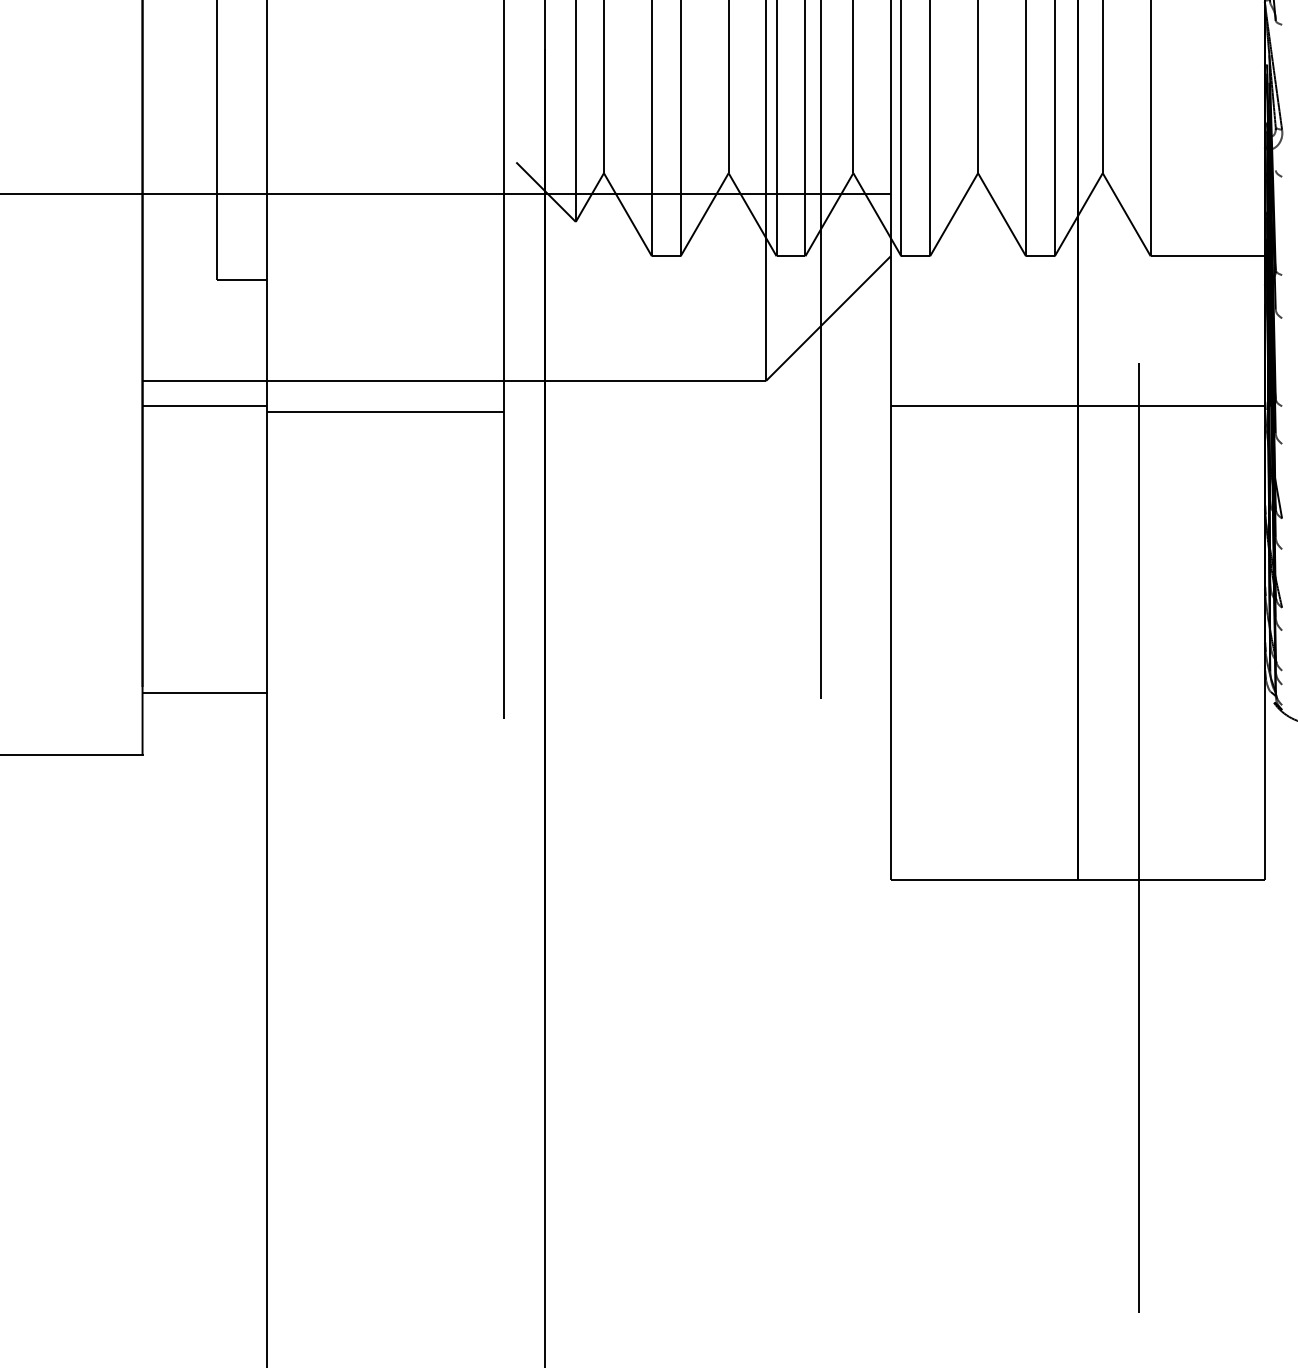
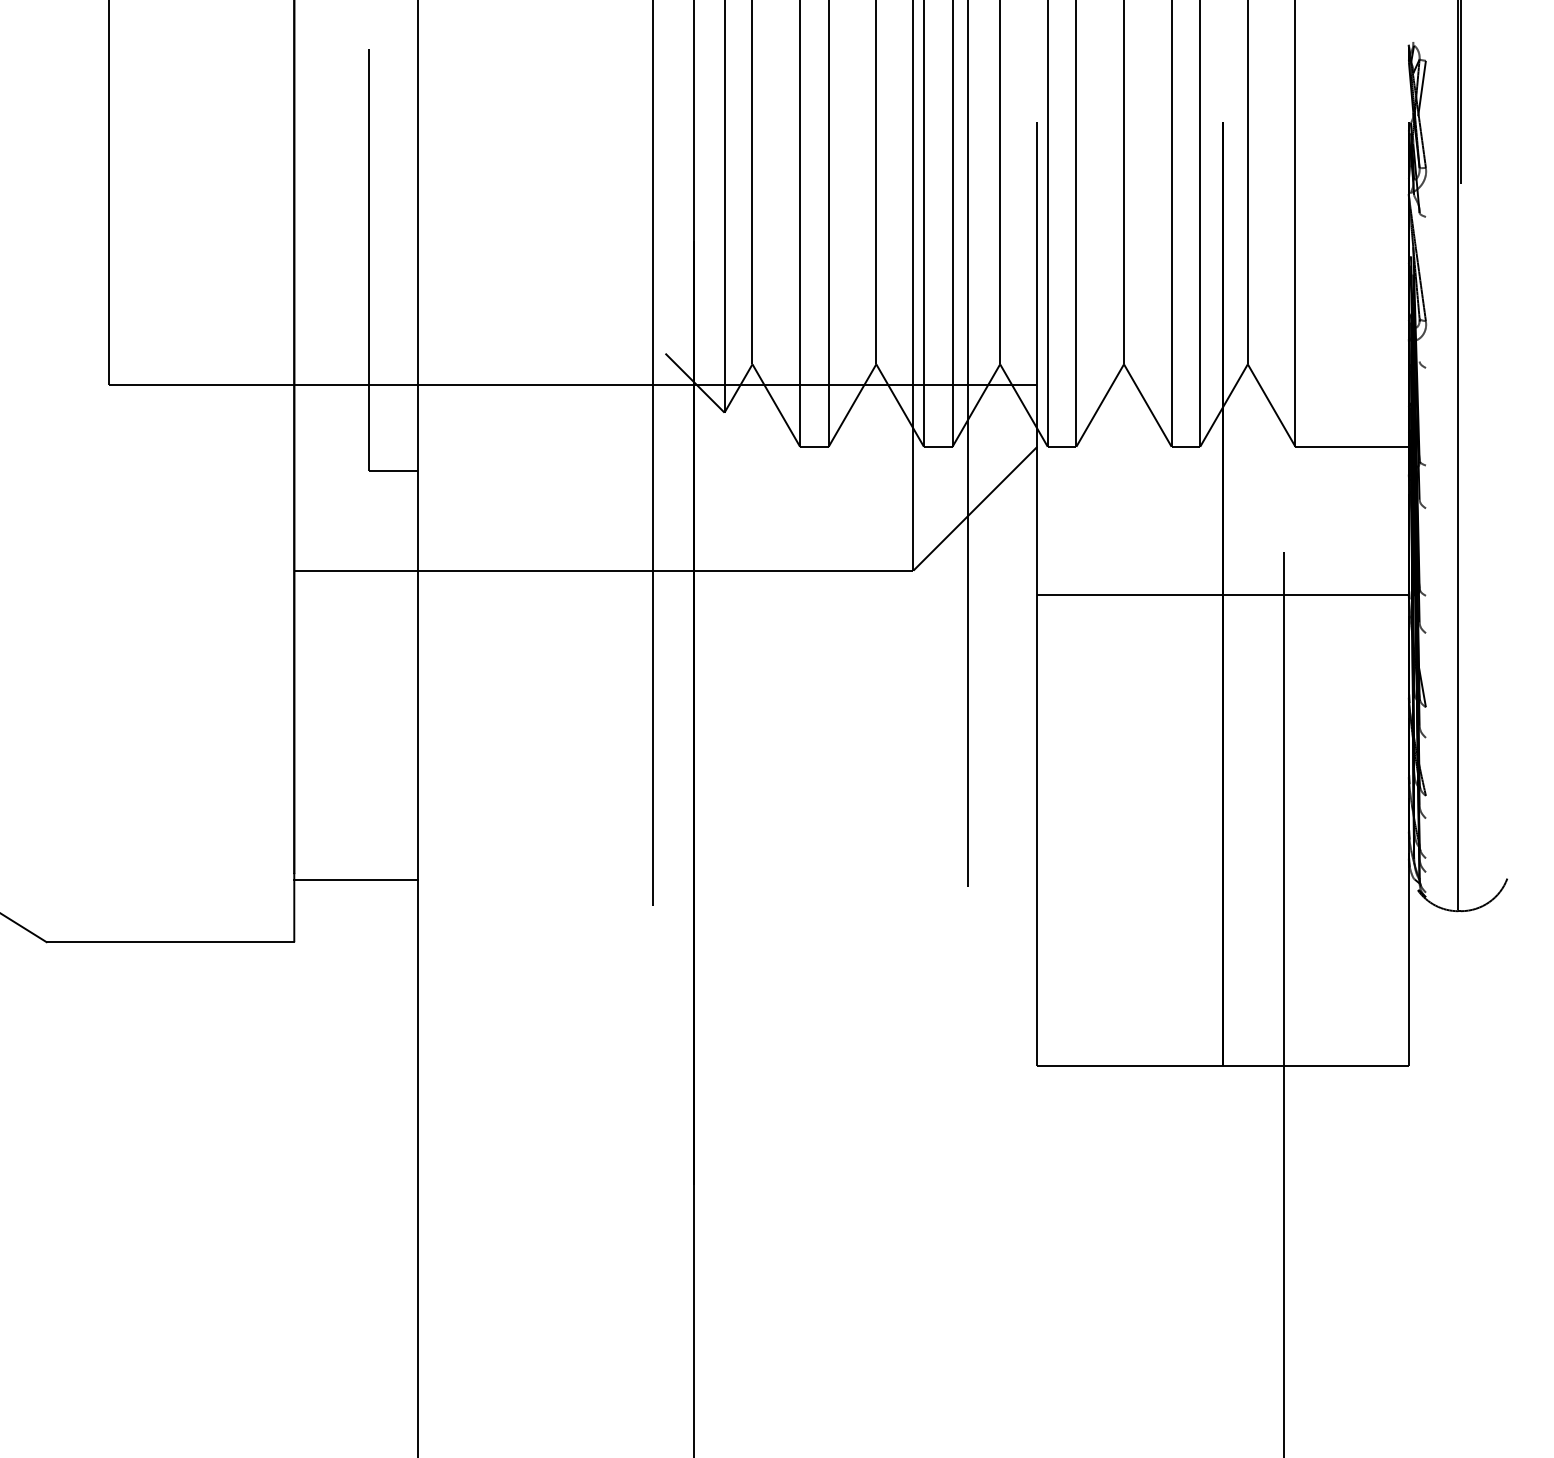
line: (205, 406) -> (356, 595), removed
line: (385, 412) -> (535, 601), removed

